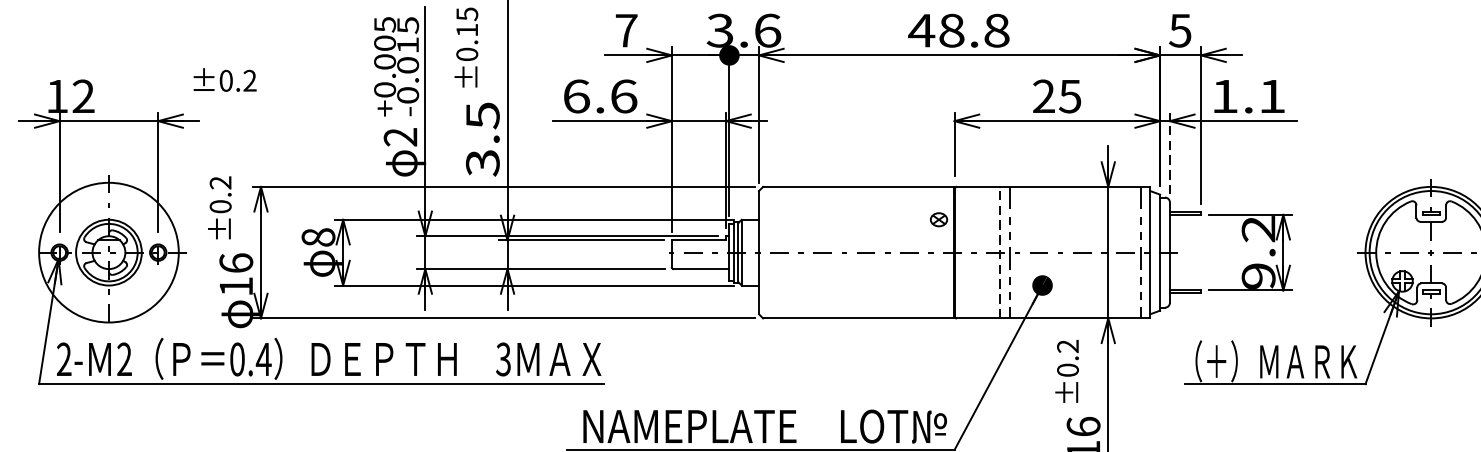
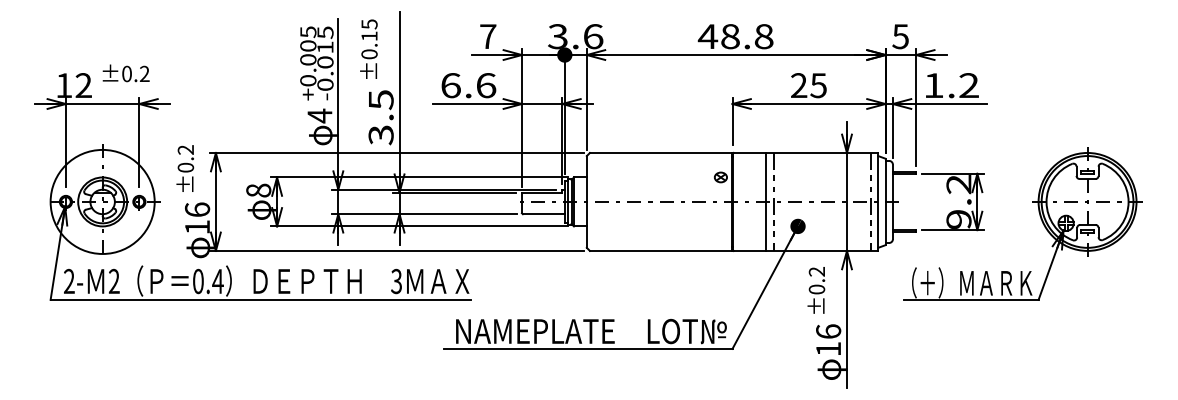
text: (224, 80) -> (125, 73), moved
text: (1271, 96) -> (968, 85), 1.1 -> 1.2
text: (400, 136) -> (319, 115), 2 -> 4
line: (1169, 152) -> (892, 127), dashed -> solid
line: (1000, 252) -> (766, 201), dashed -> solid

